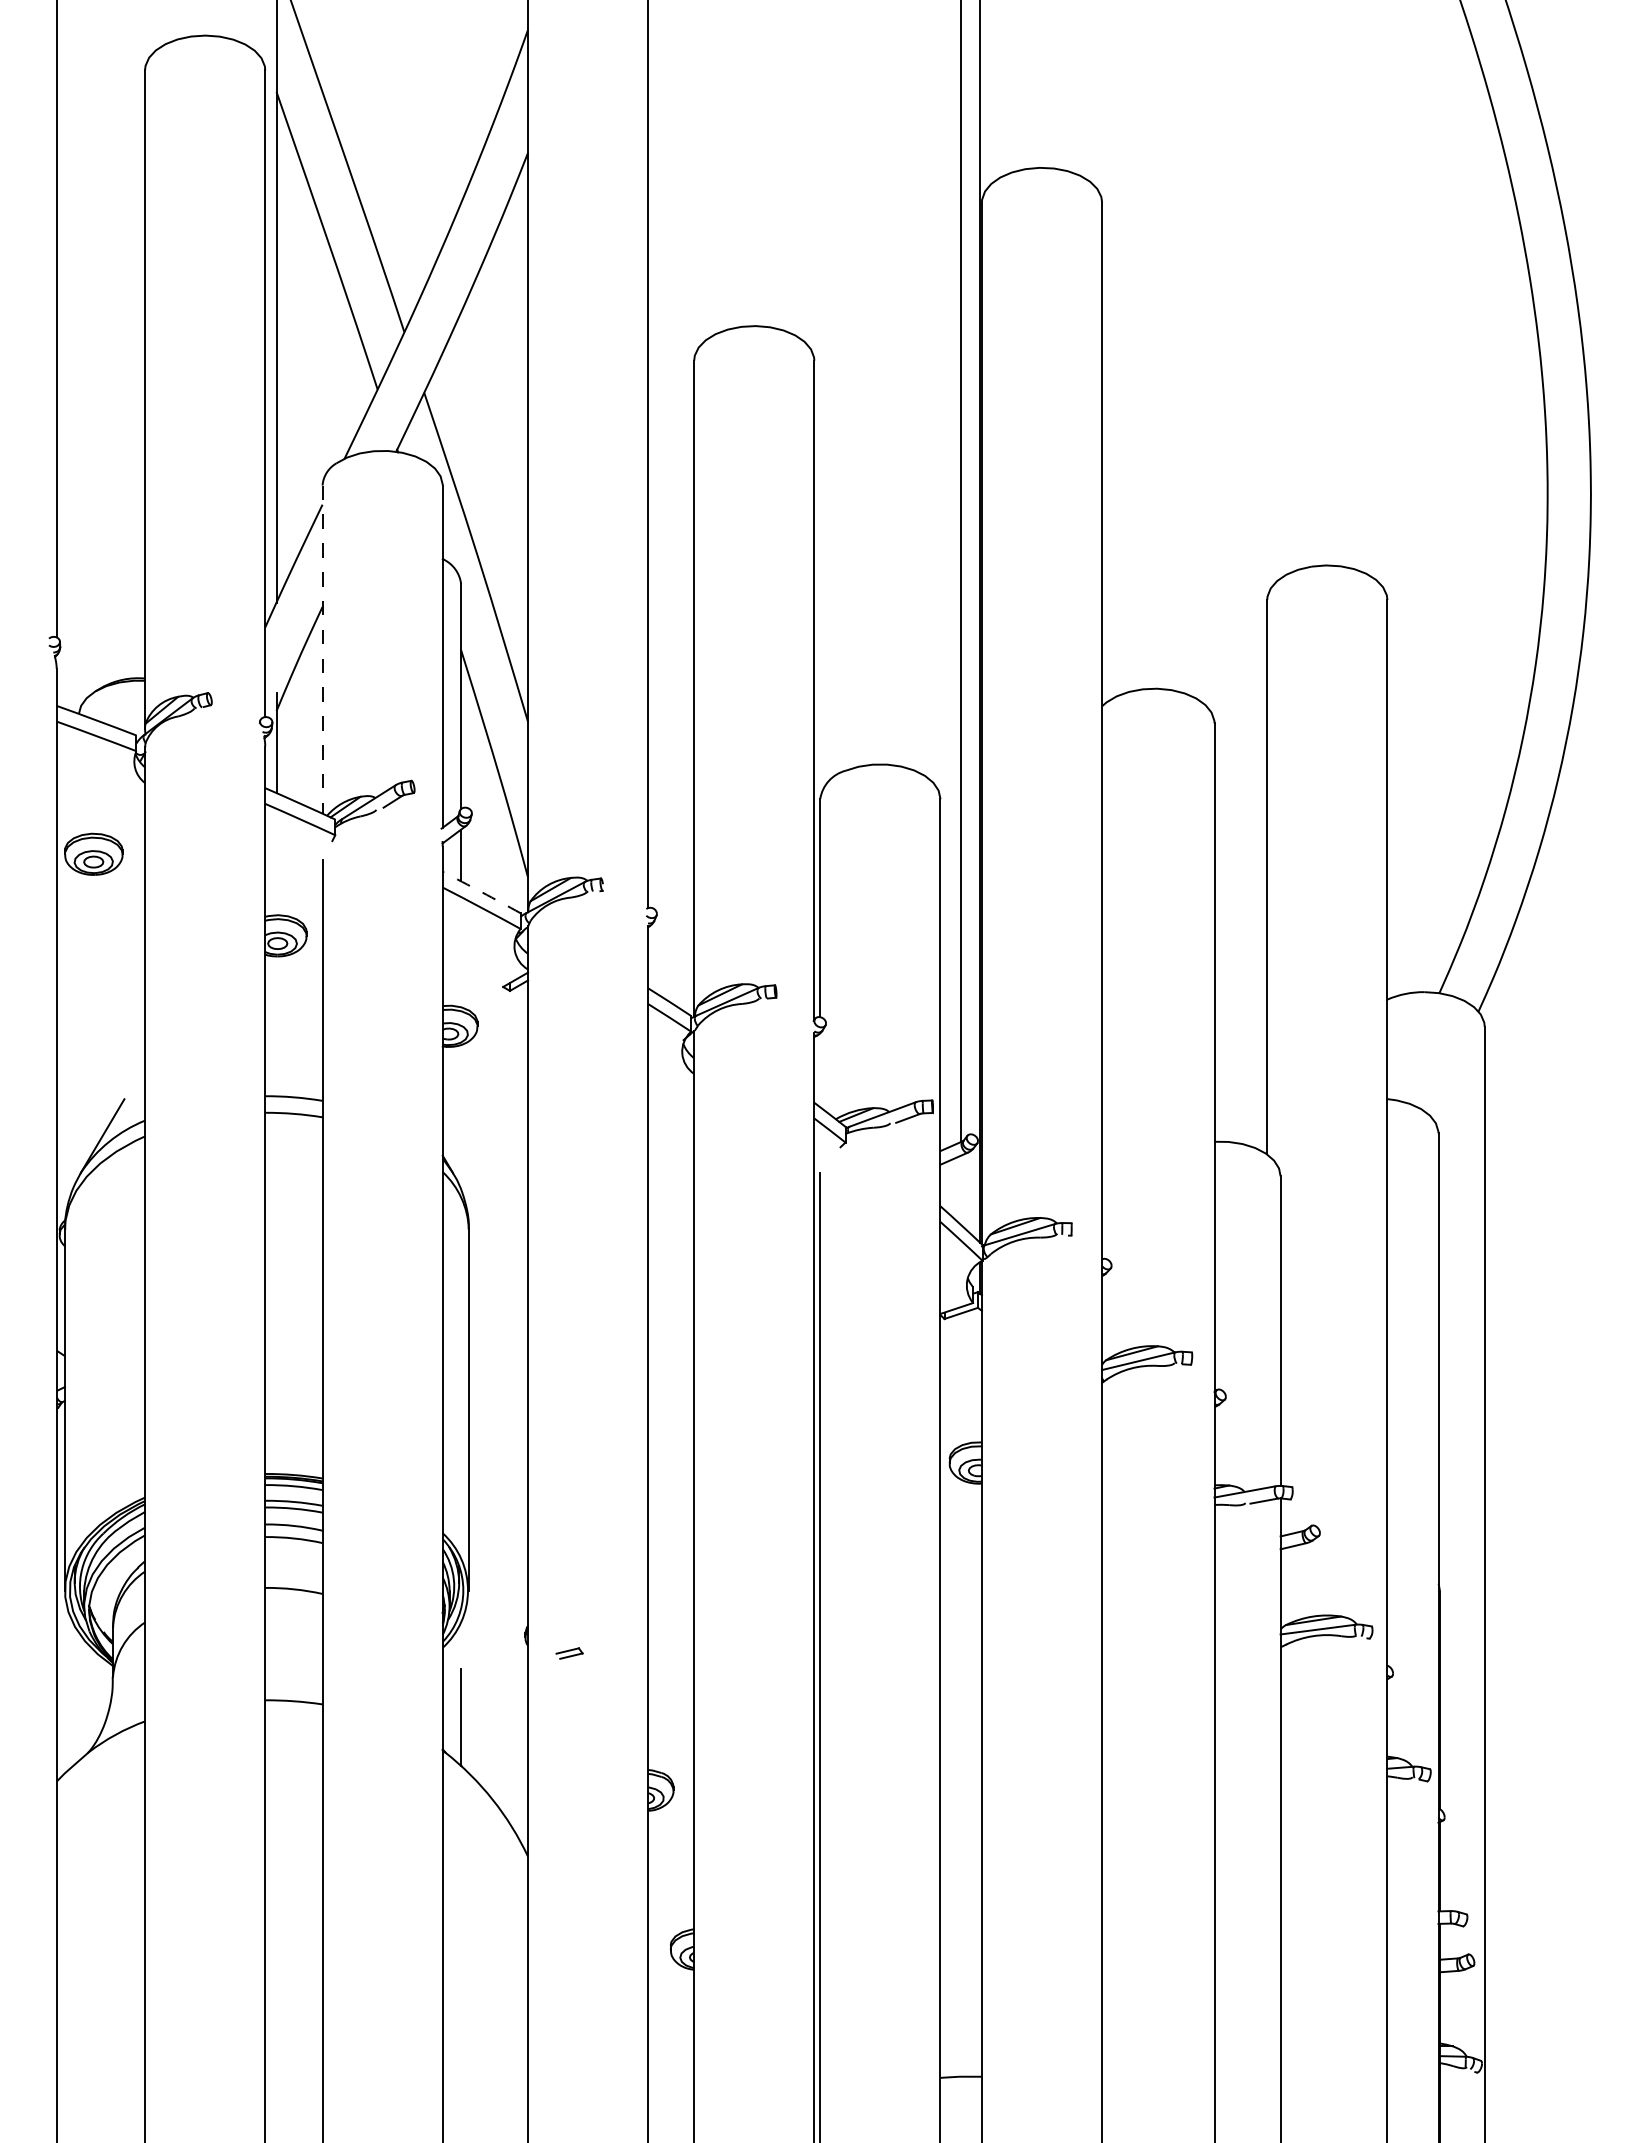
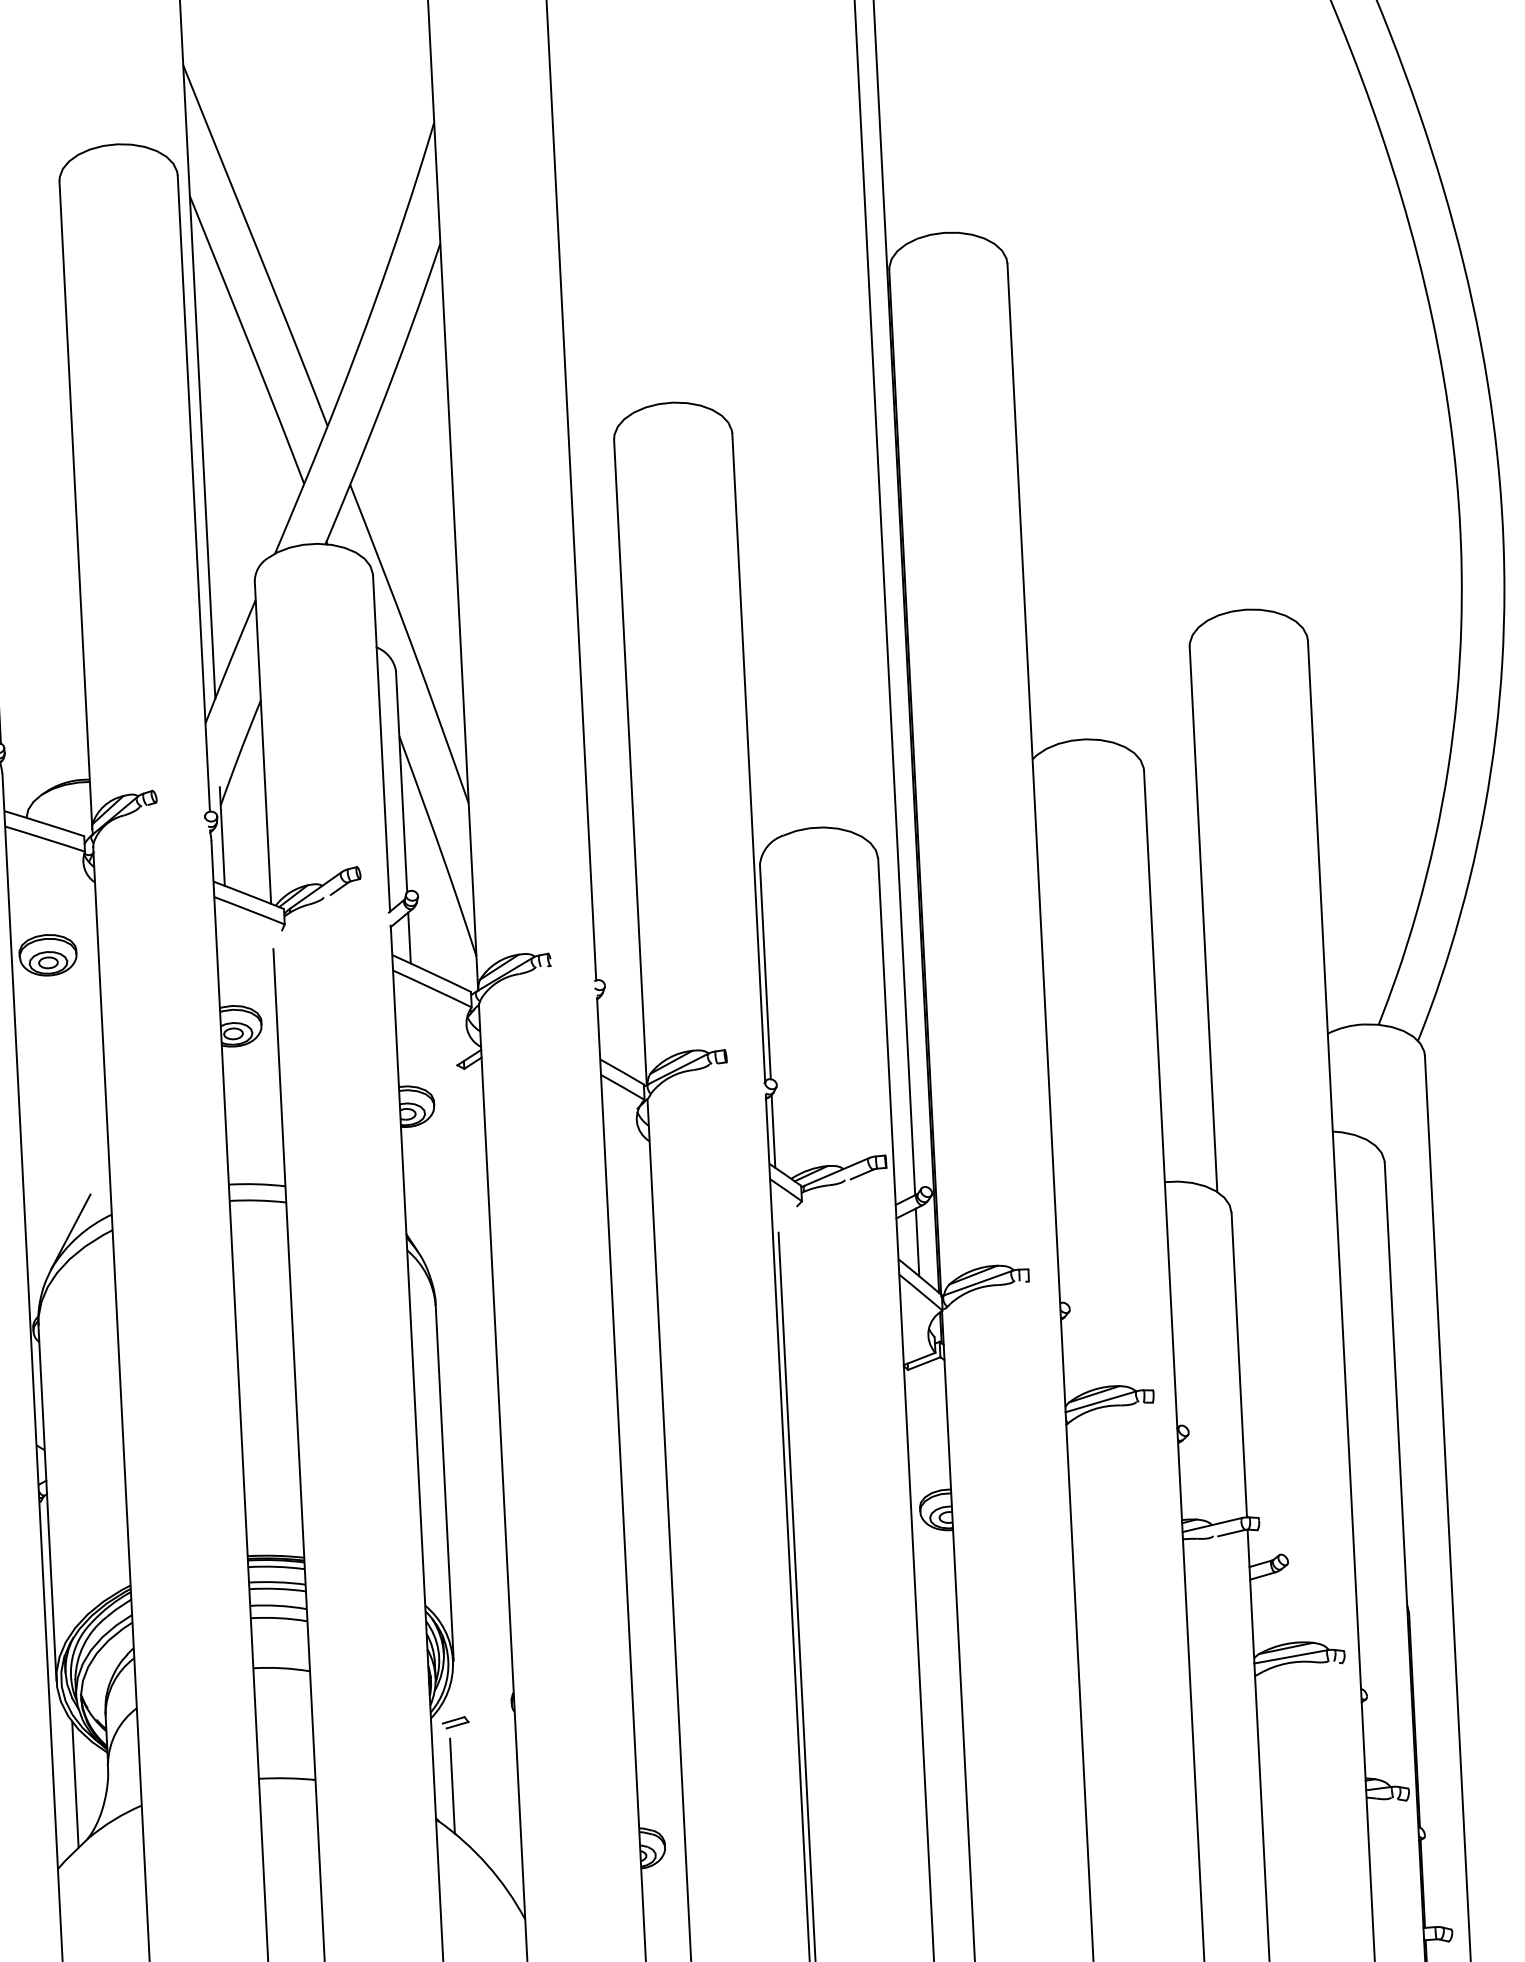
line: (322, 650) -> (262, 743), dashed -> solid
arc: (481, 892) -> (431, 973), dashed -> solid
line: (820, 1070) -> (773, 1131), added
line: (960, 1189) -> (917, 1241), added
part: (569, 1653) -> (455, 1722), moved
line: (78, 1696) -> (75, 1784), added

